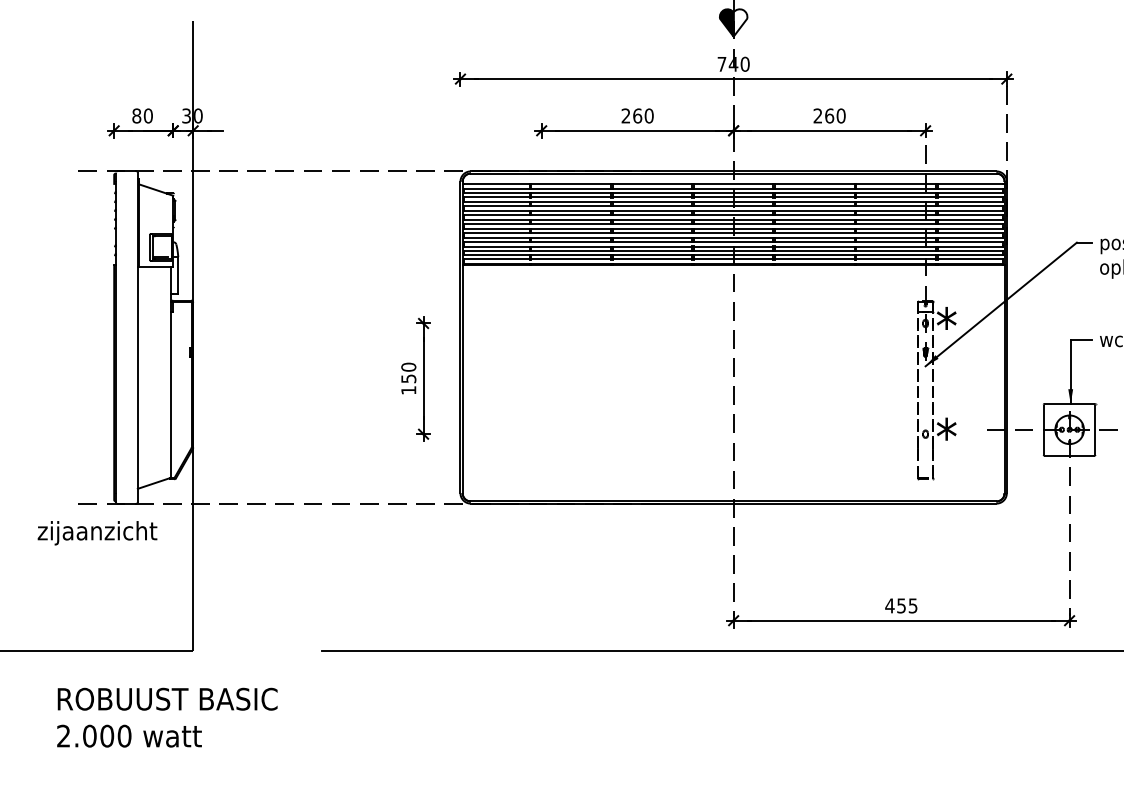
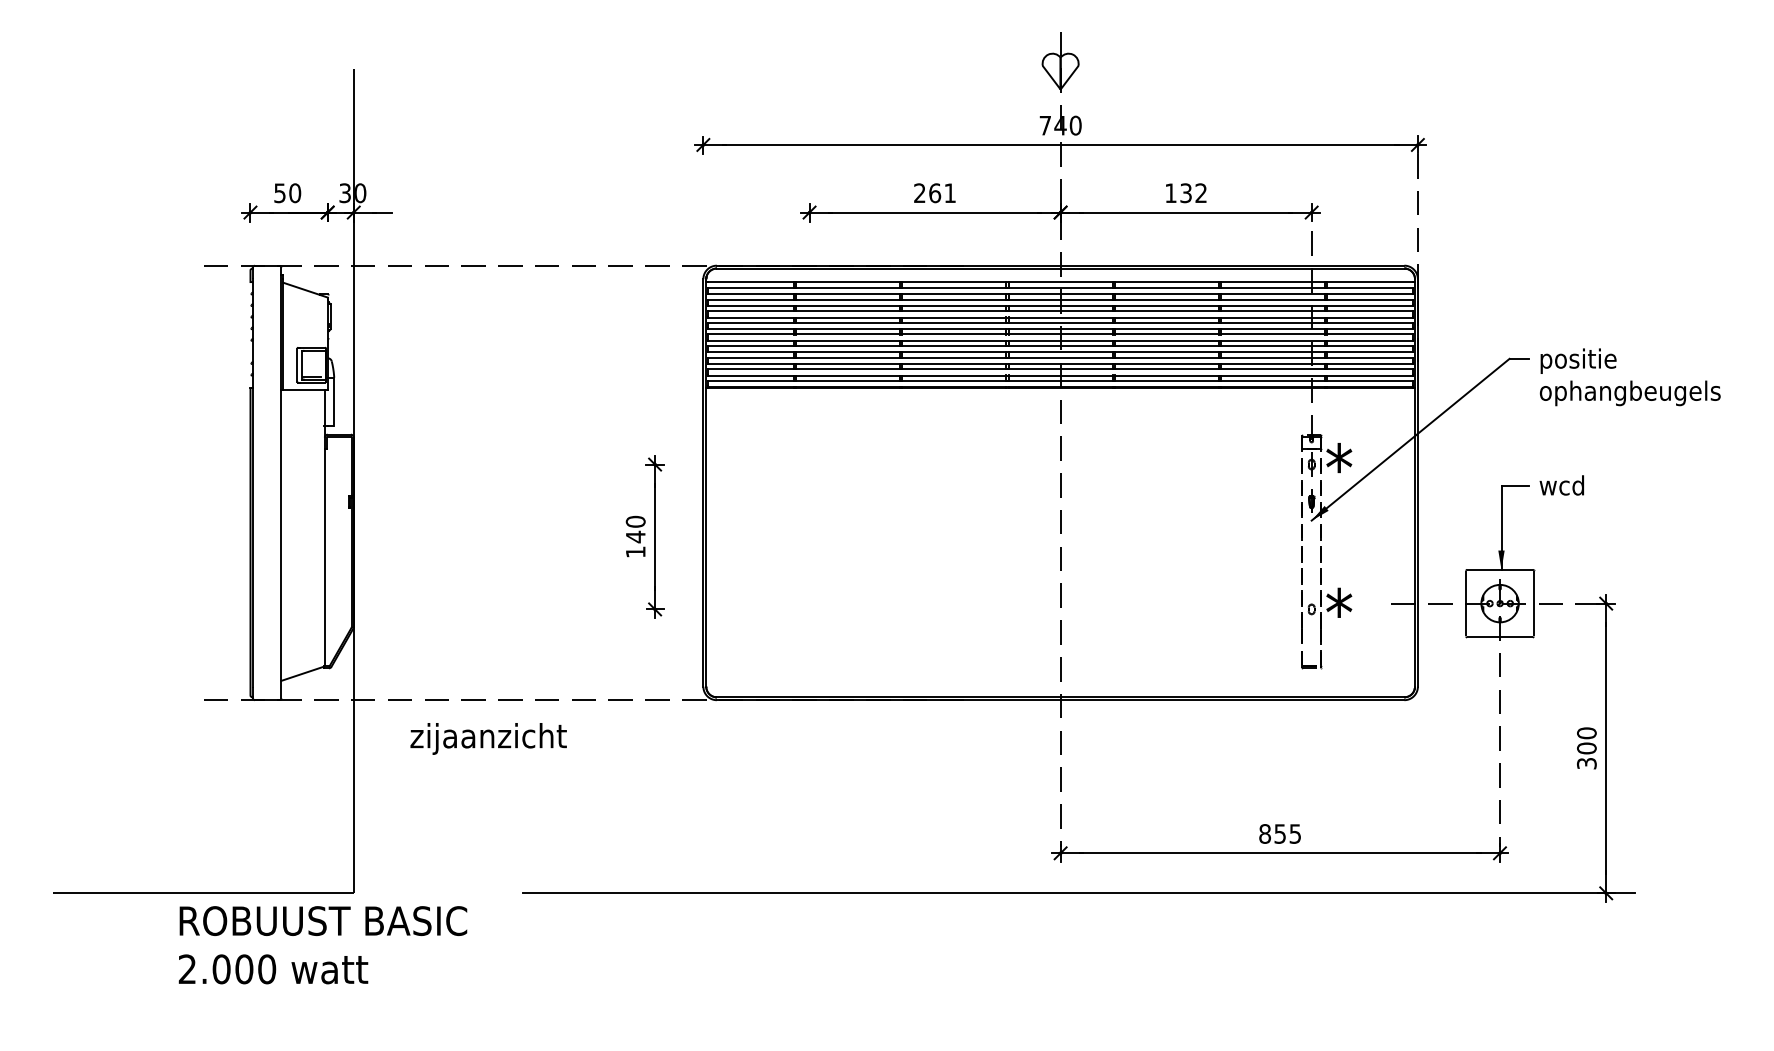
fill: (726, 22) -> (1051, 71), removed
text: (136, 116) -> (279, 193), 80 -> 50
text: (649, 116) -> (950, 193), 260 -> 261
text: (829, 116) -> (1186, 193), 260 -> 132
text: (408, 378) -> (635, 536), 150 -> 140
text: (97, 532) -> (488, 738), moved
text: (889, 605) -> (1264, 833), 455 -> 855
text: (166, 717) -> (322, 945), moved

